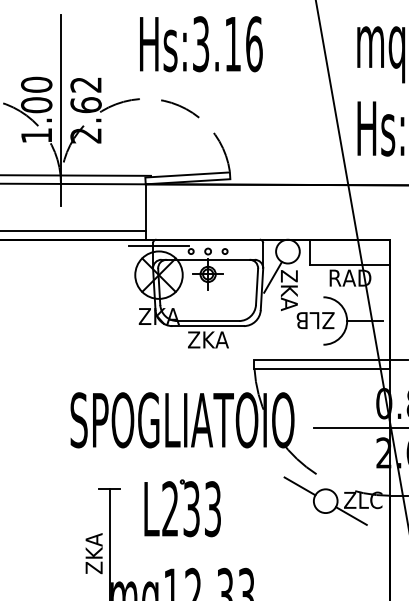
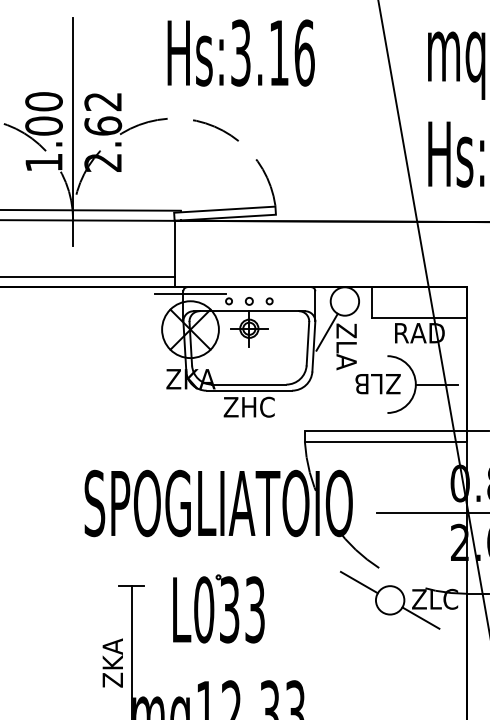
text: (289, 299) -> (346, 358), ZKA -> ZLA
text: (207, 339) -> (248, 406), ZKA -> ZHC
text: (170, 509) -> (204, 610), L233 -> L033

